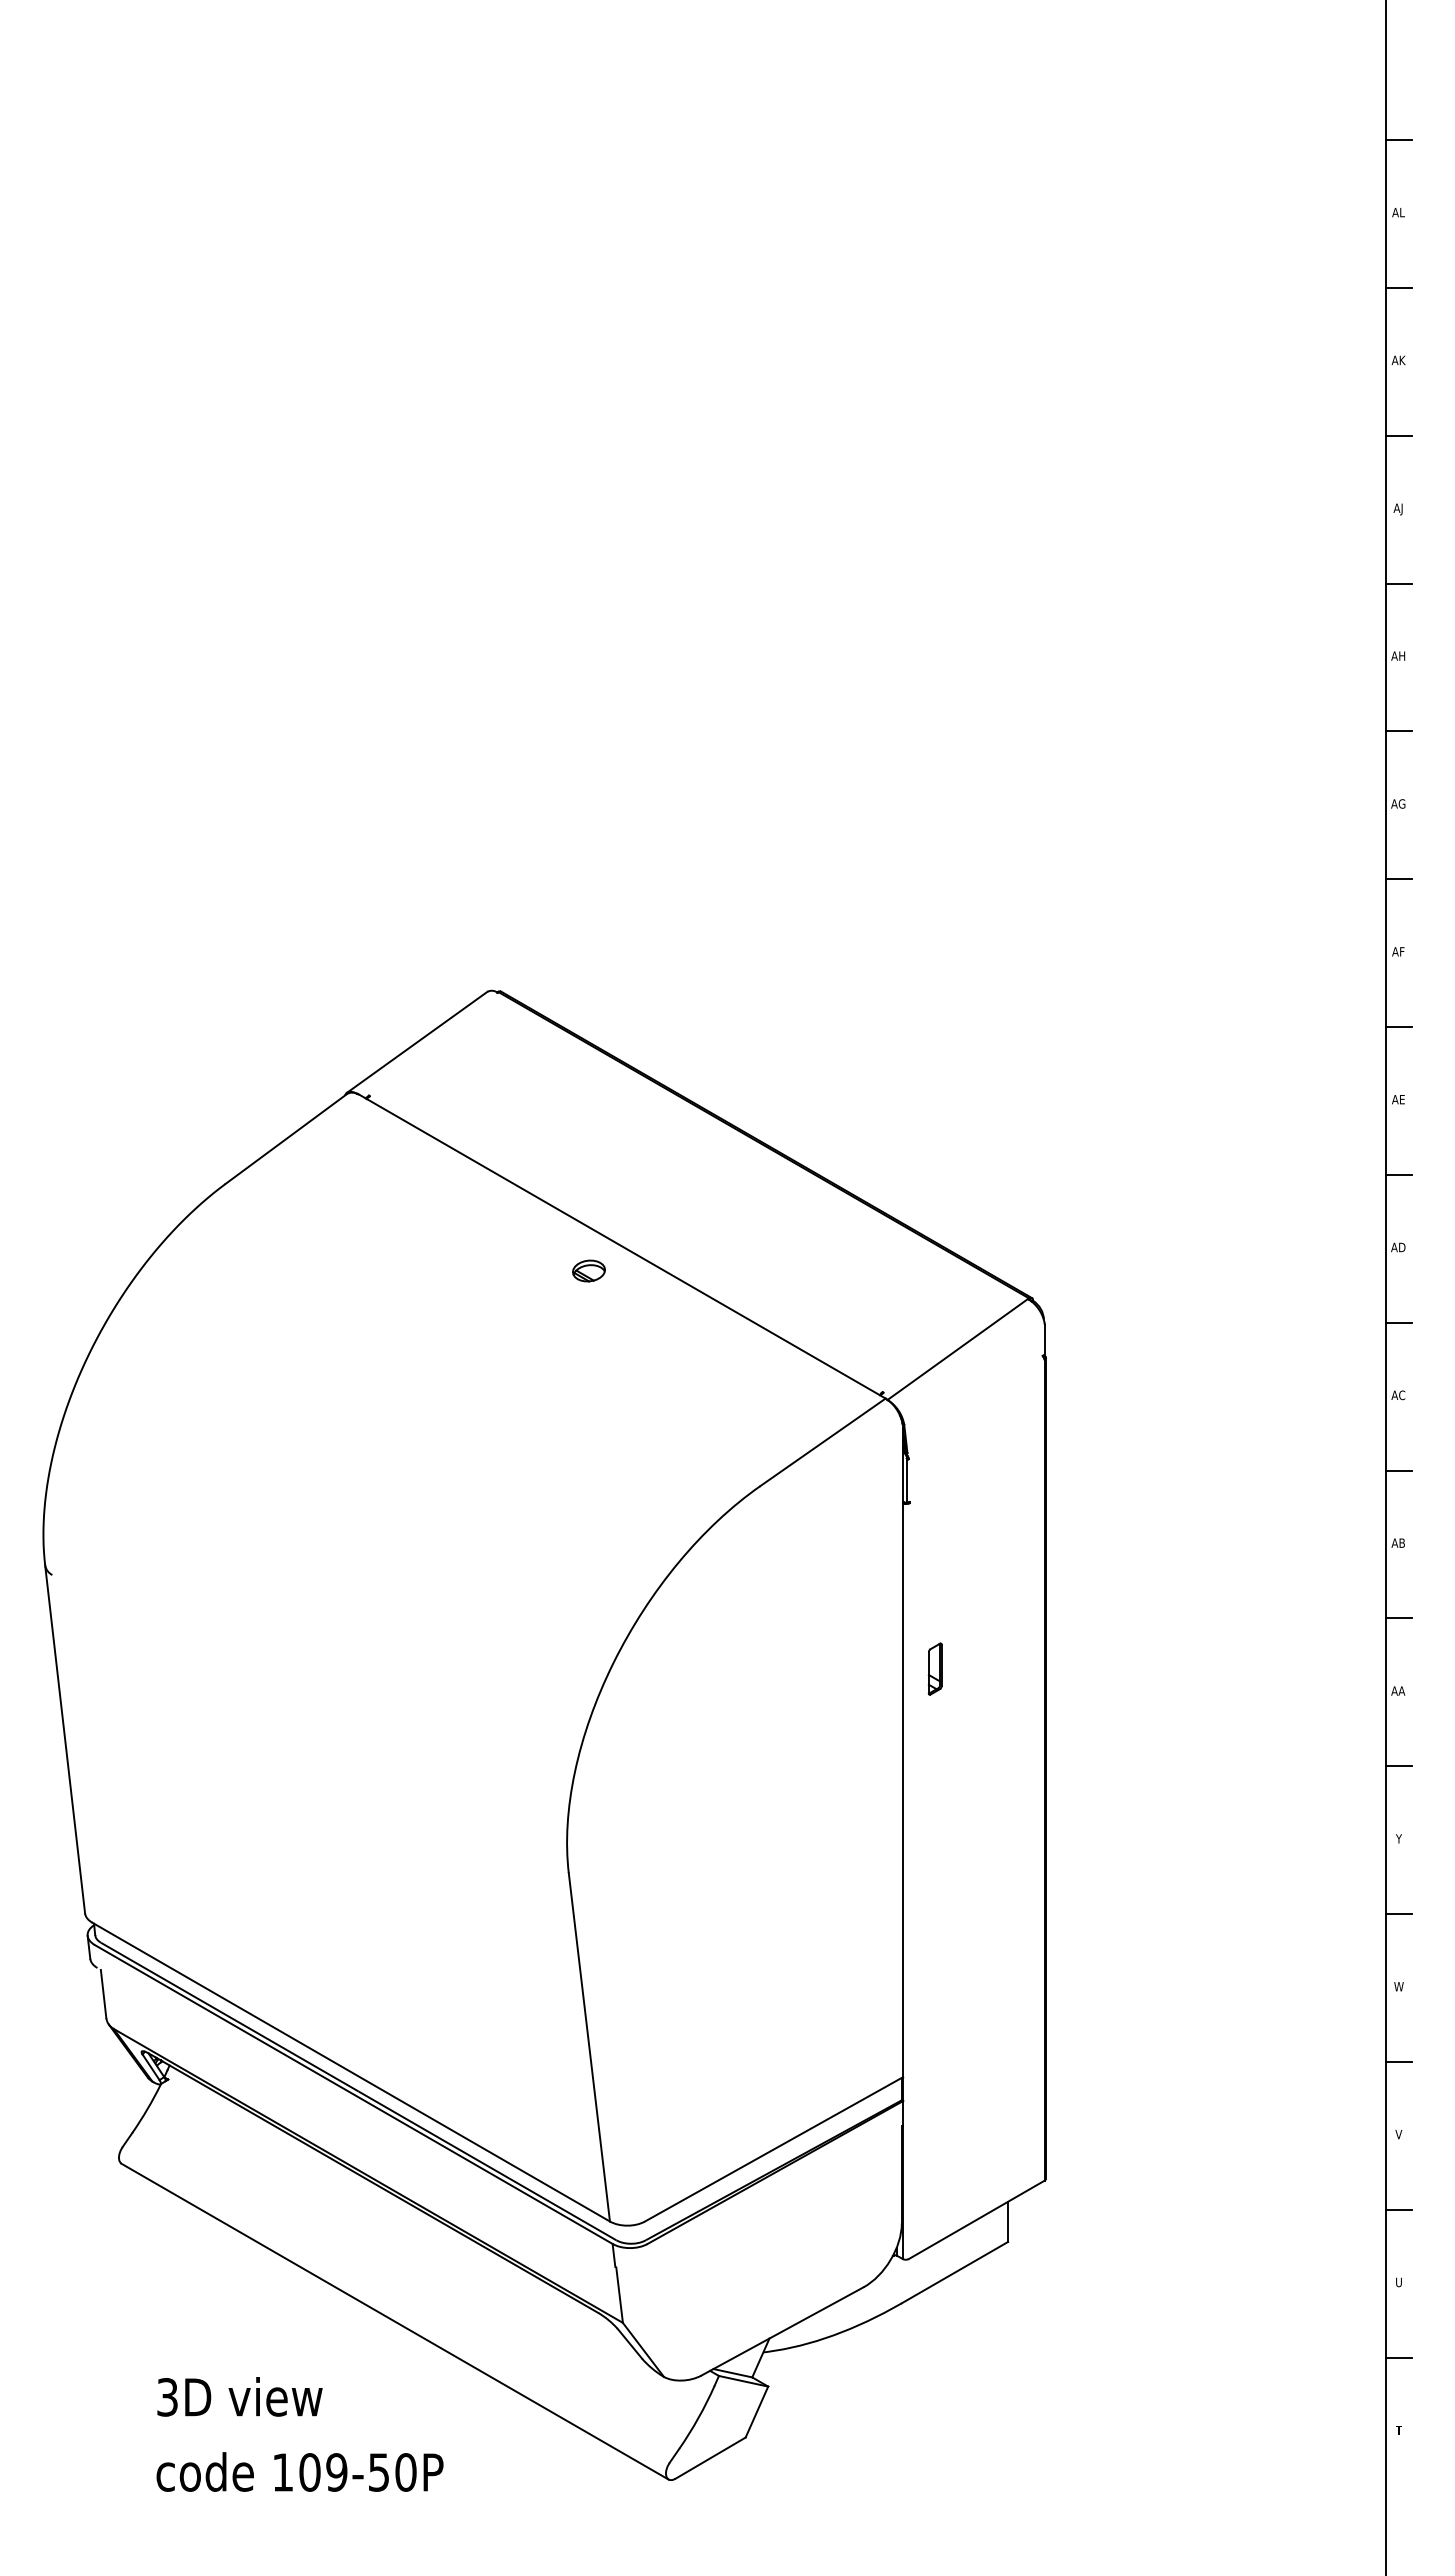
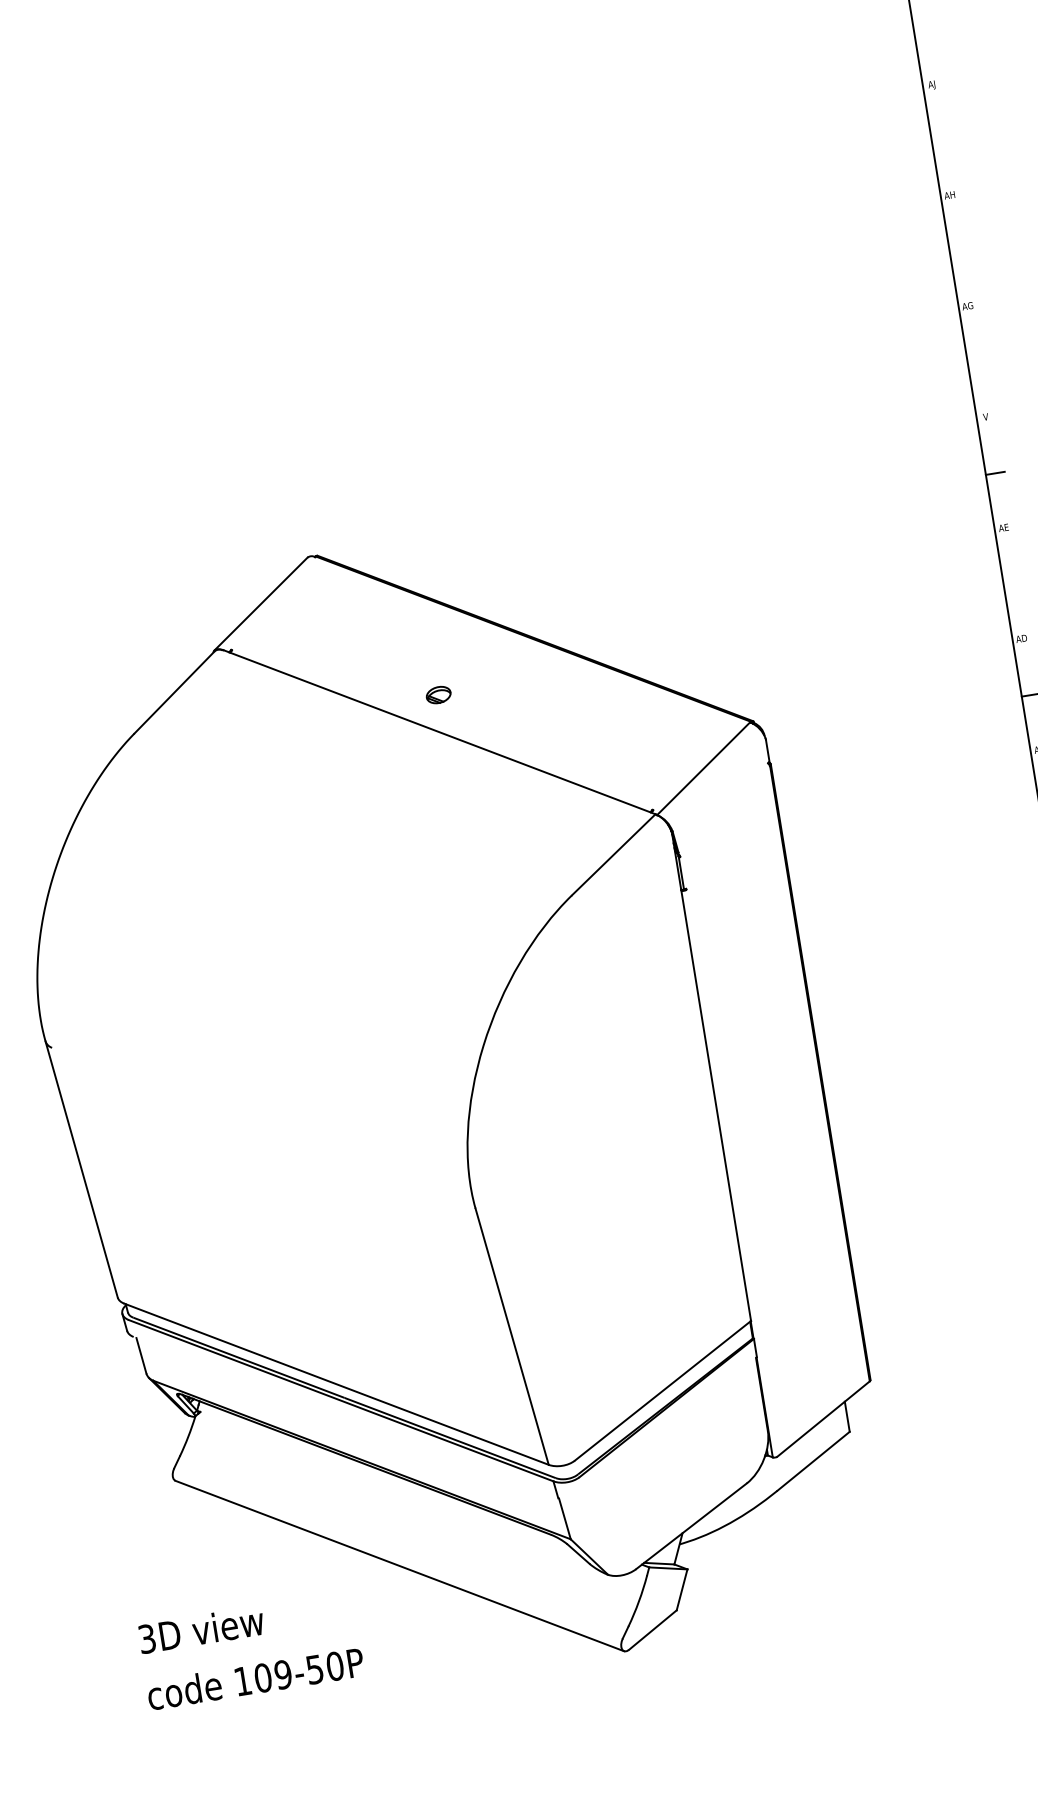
line: (1398, 435) -> (923, 29), removed
line: (1398, 583) -> (941, 140), removed
line: (1398, 731) -> (959, 251), removed
line: (1398, 879) -> (977, 362), removed
text: (1398, 951) -> (985, 416), AF -> V
line: (1398, 1174) -> (1012, 583), removed
part: (588, 1270) -> (438, 694), moved
part: (934, 1668) -> (724, 1010), removed
text: (299, 2434) -> (250, 1650), moved

